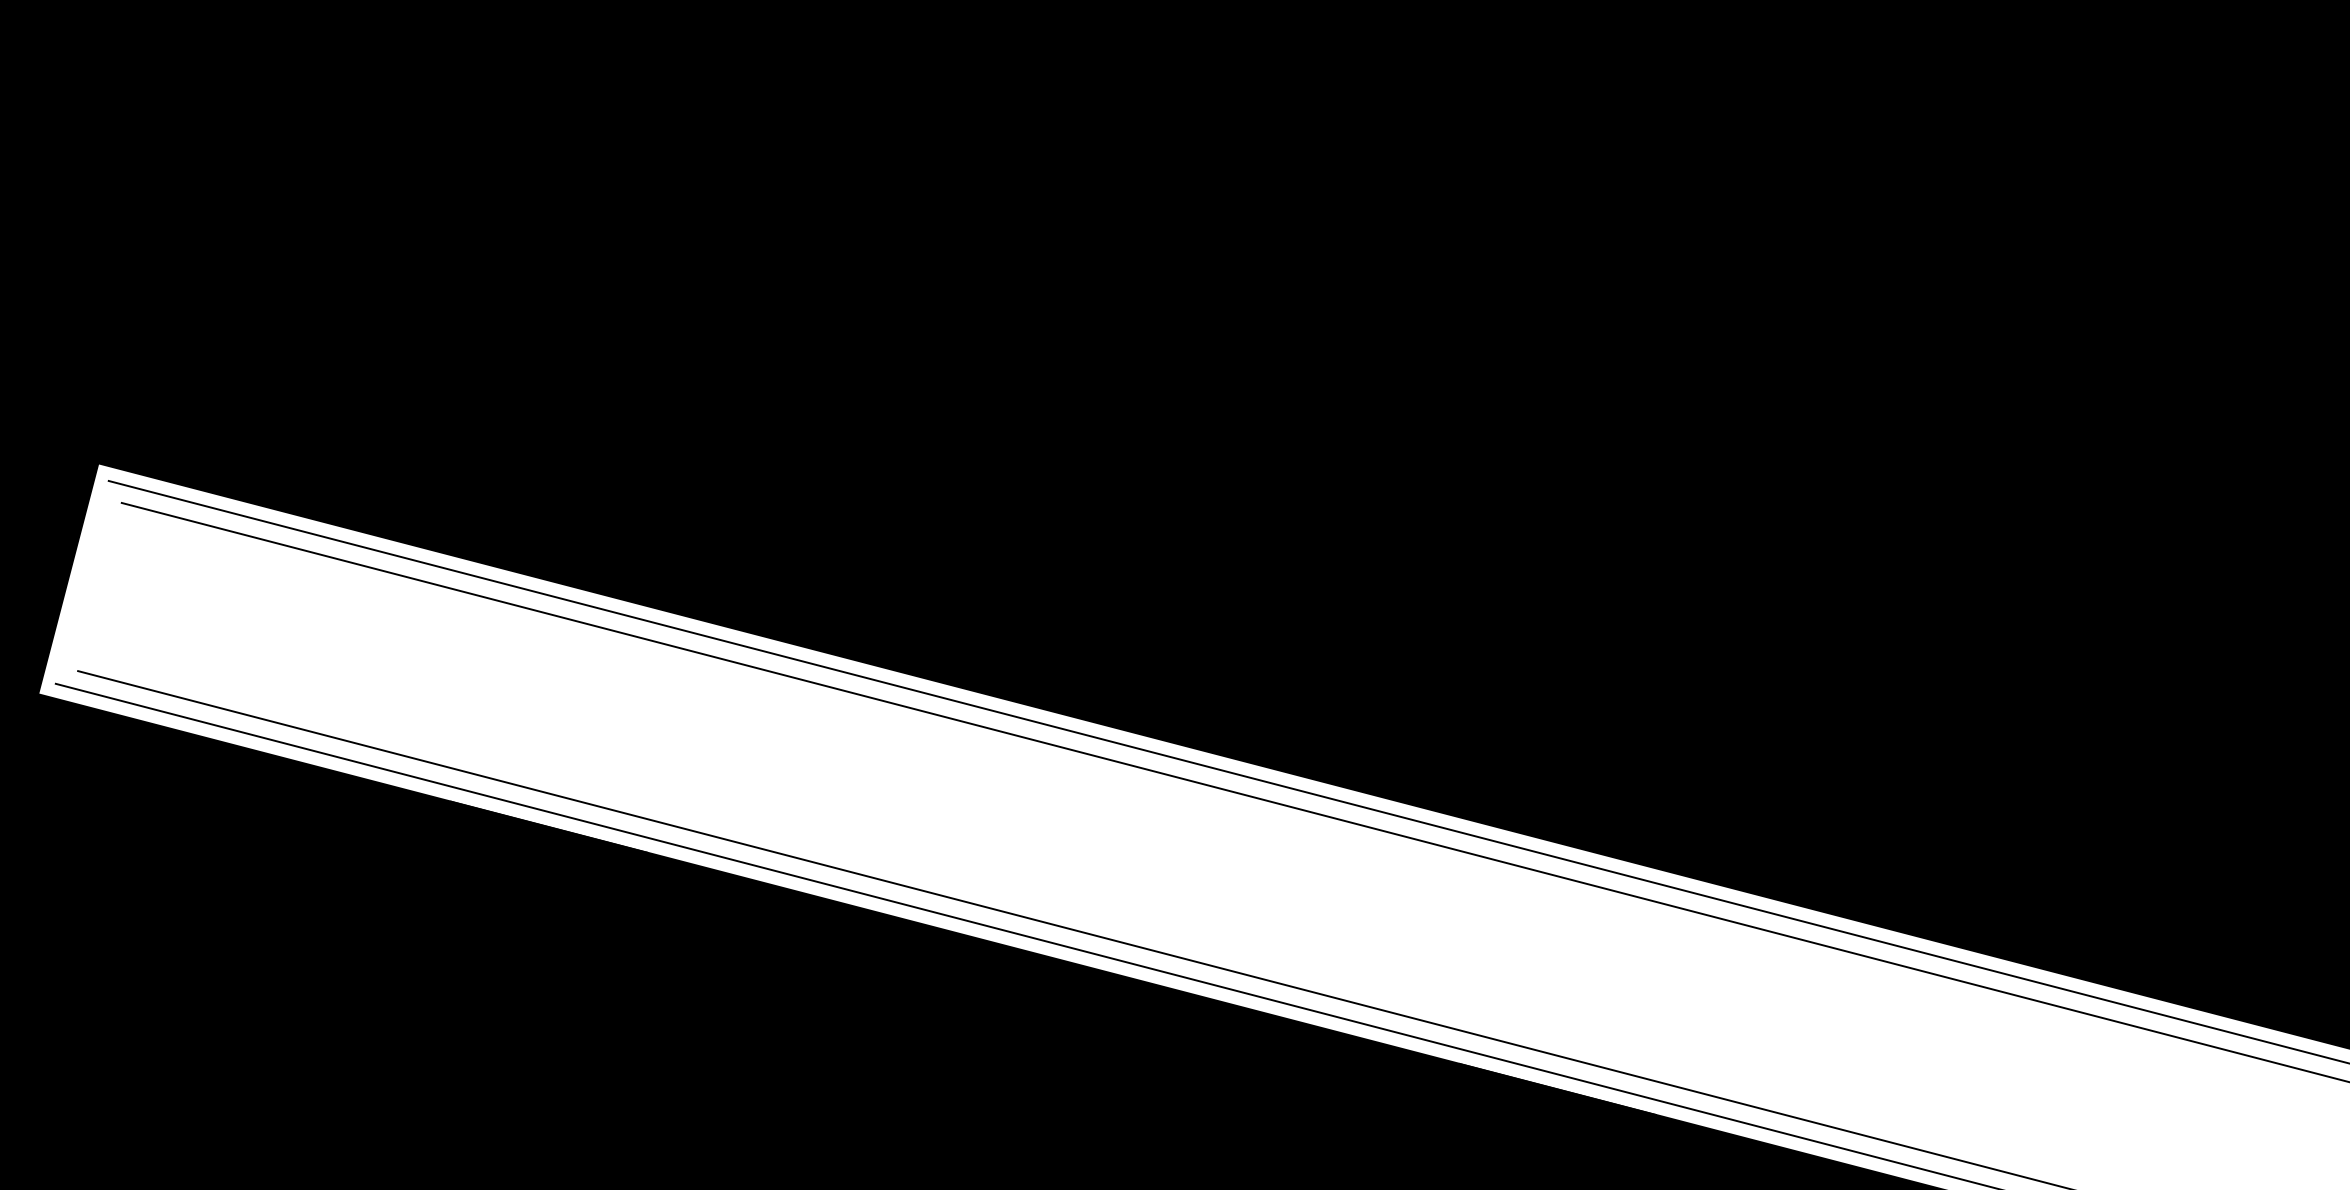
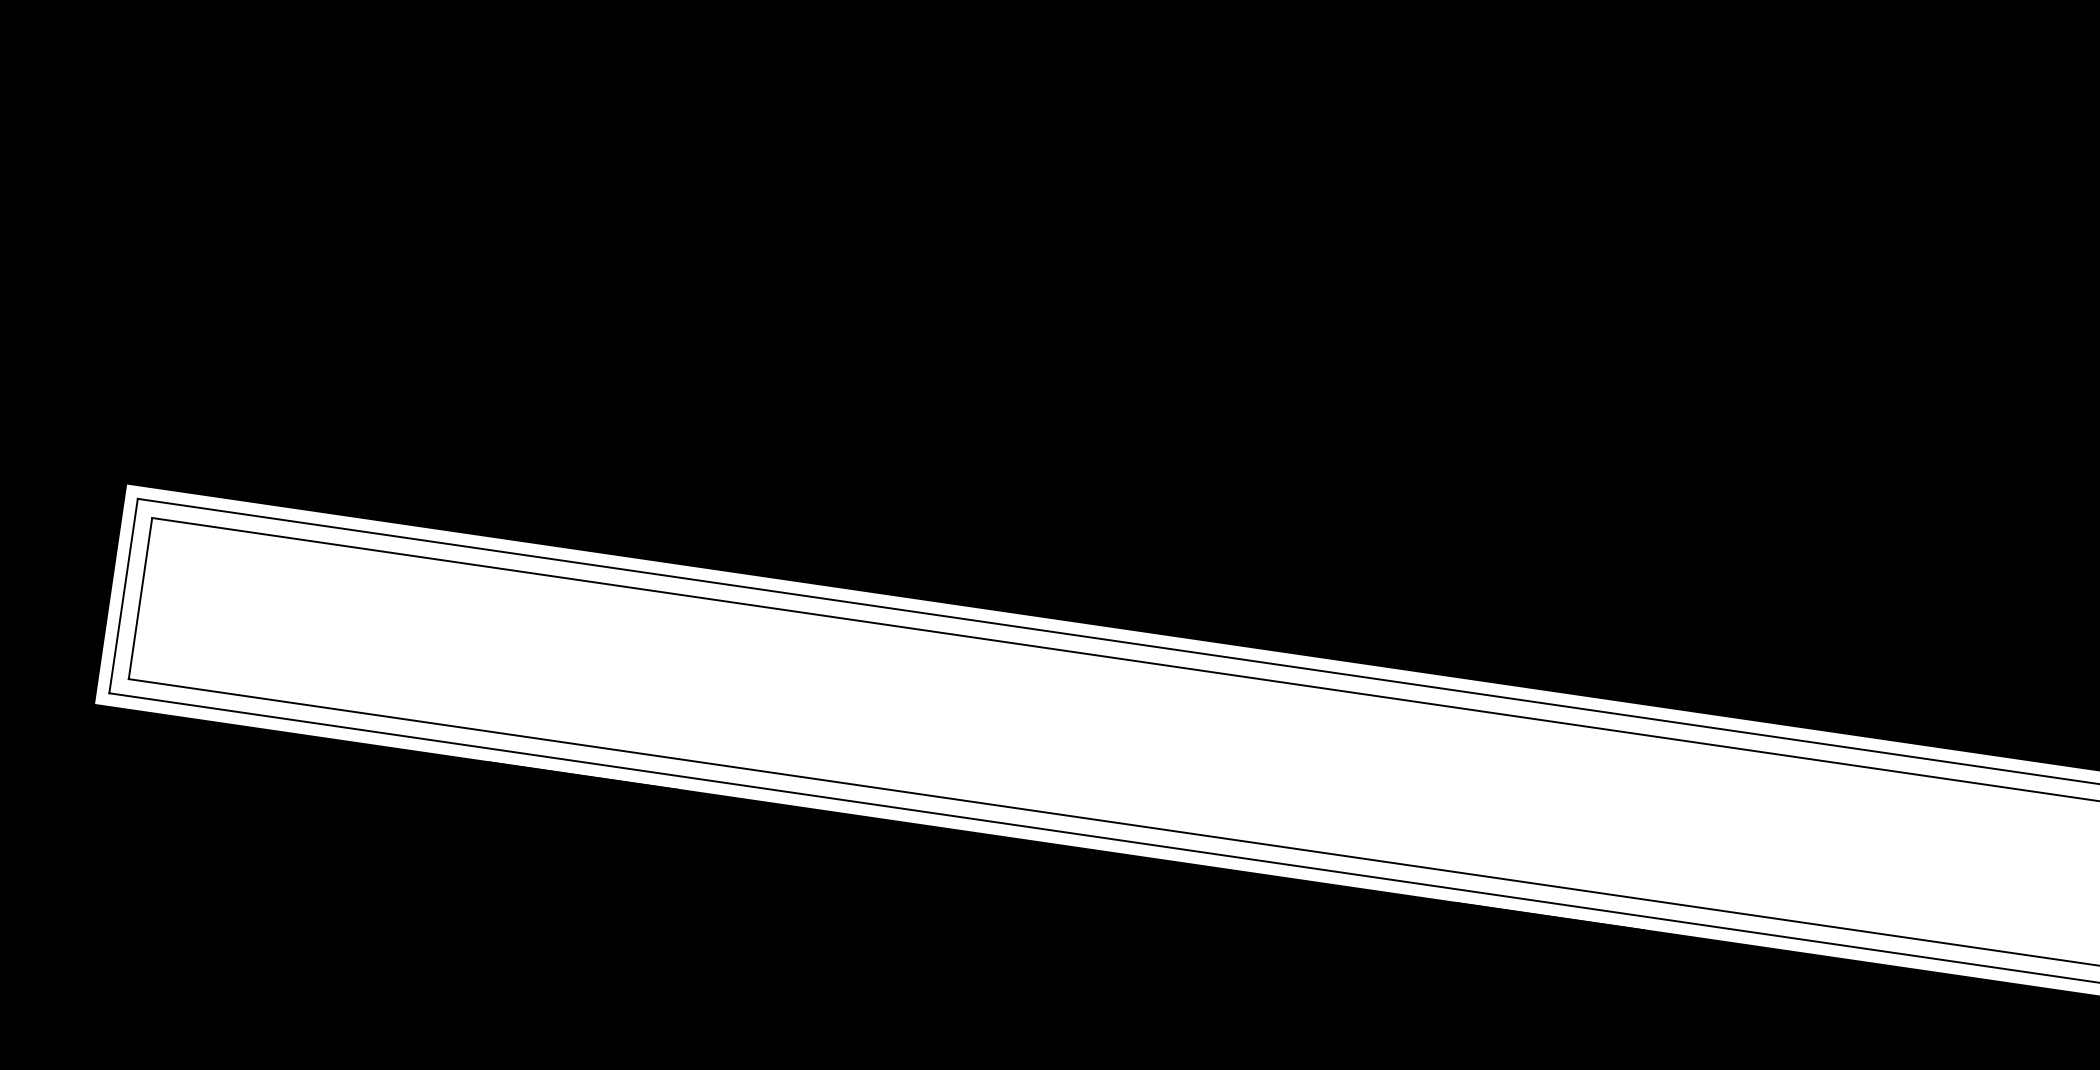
line: (81, 581) -> (122, 595), added
line: (99, 586) -> (140, 598), added

